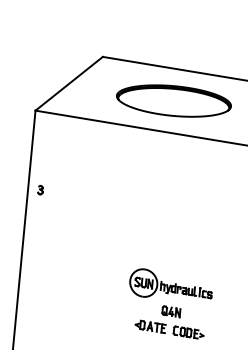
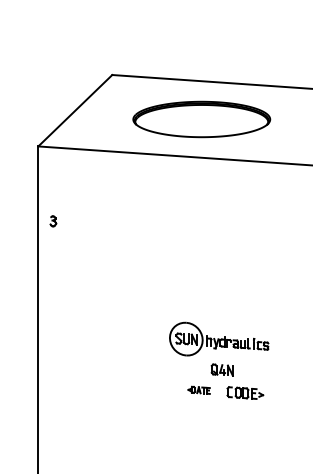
part: (40, 190) -> (53, 221), moved
part: (149, 326) -> (198, 390), size x0.6

